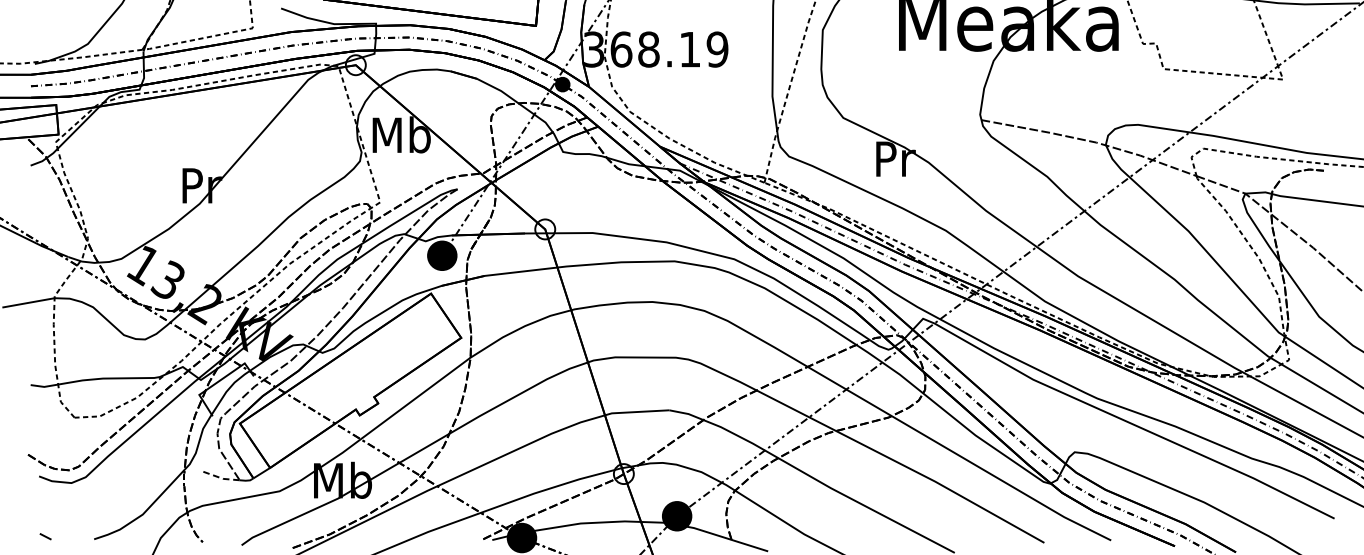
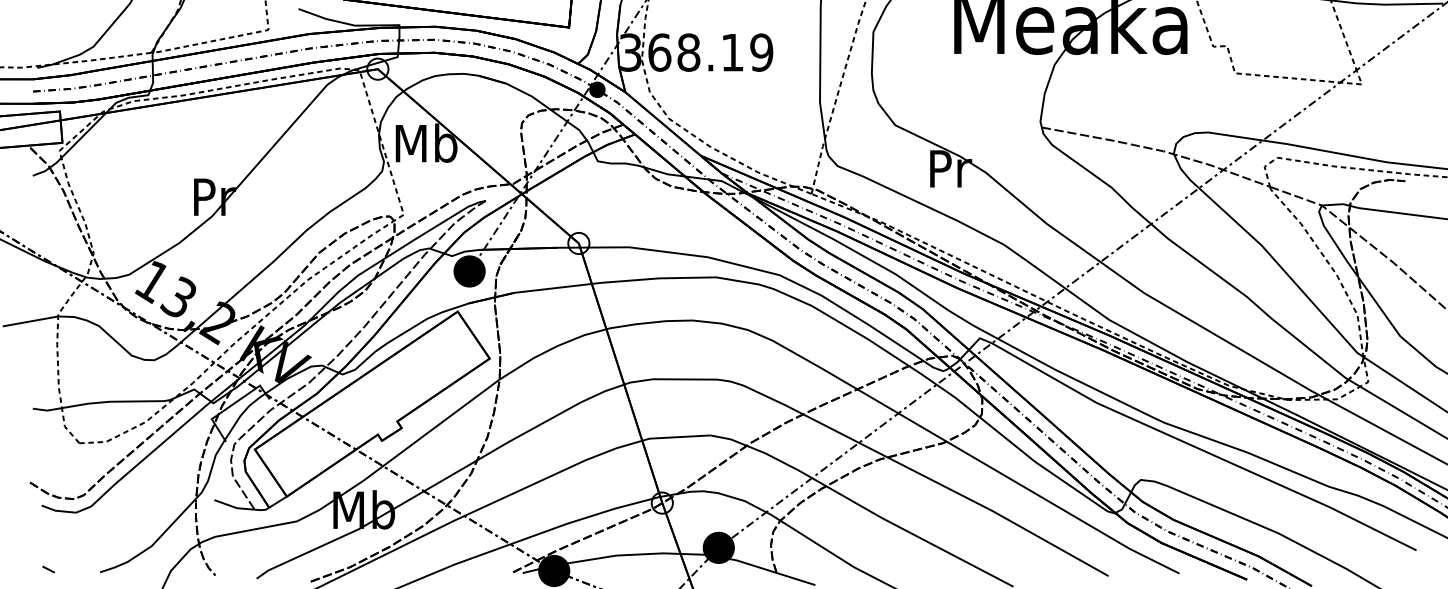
line: (220, 478) -> (234, 507), dashed -> solid

